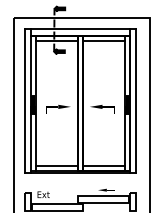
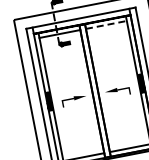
line: (104, 41) -> (106, 25), solid -> dashed

